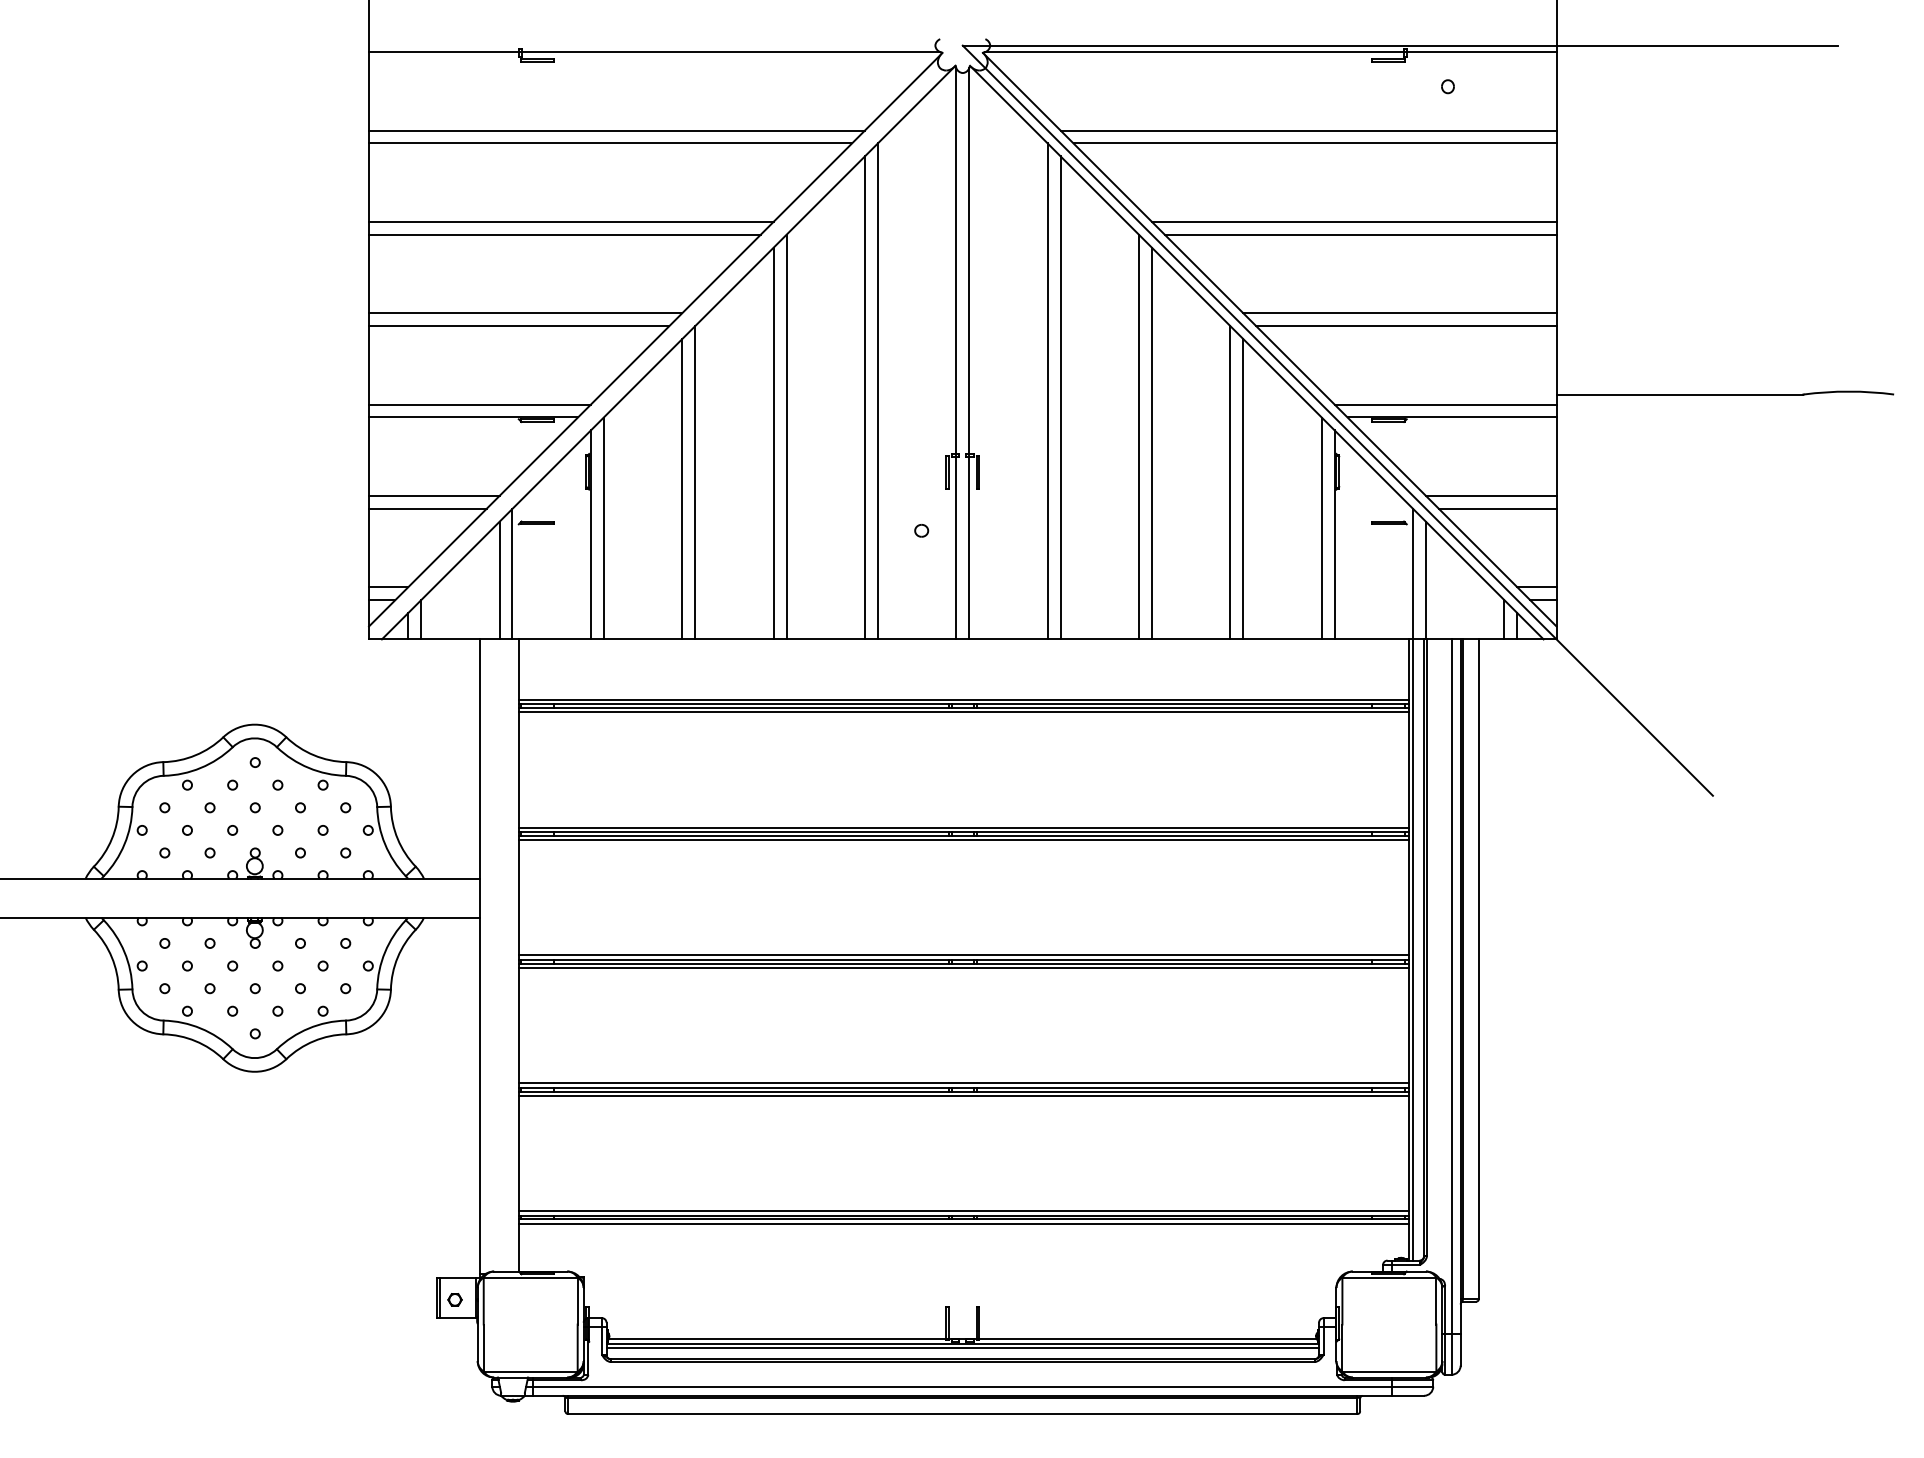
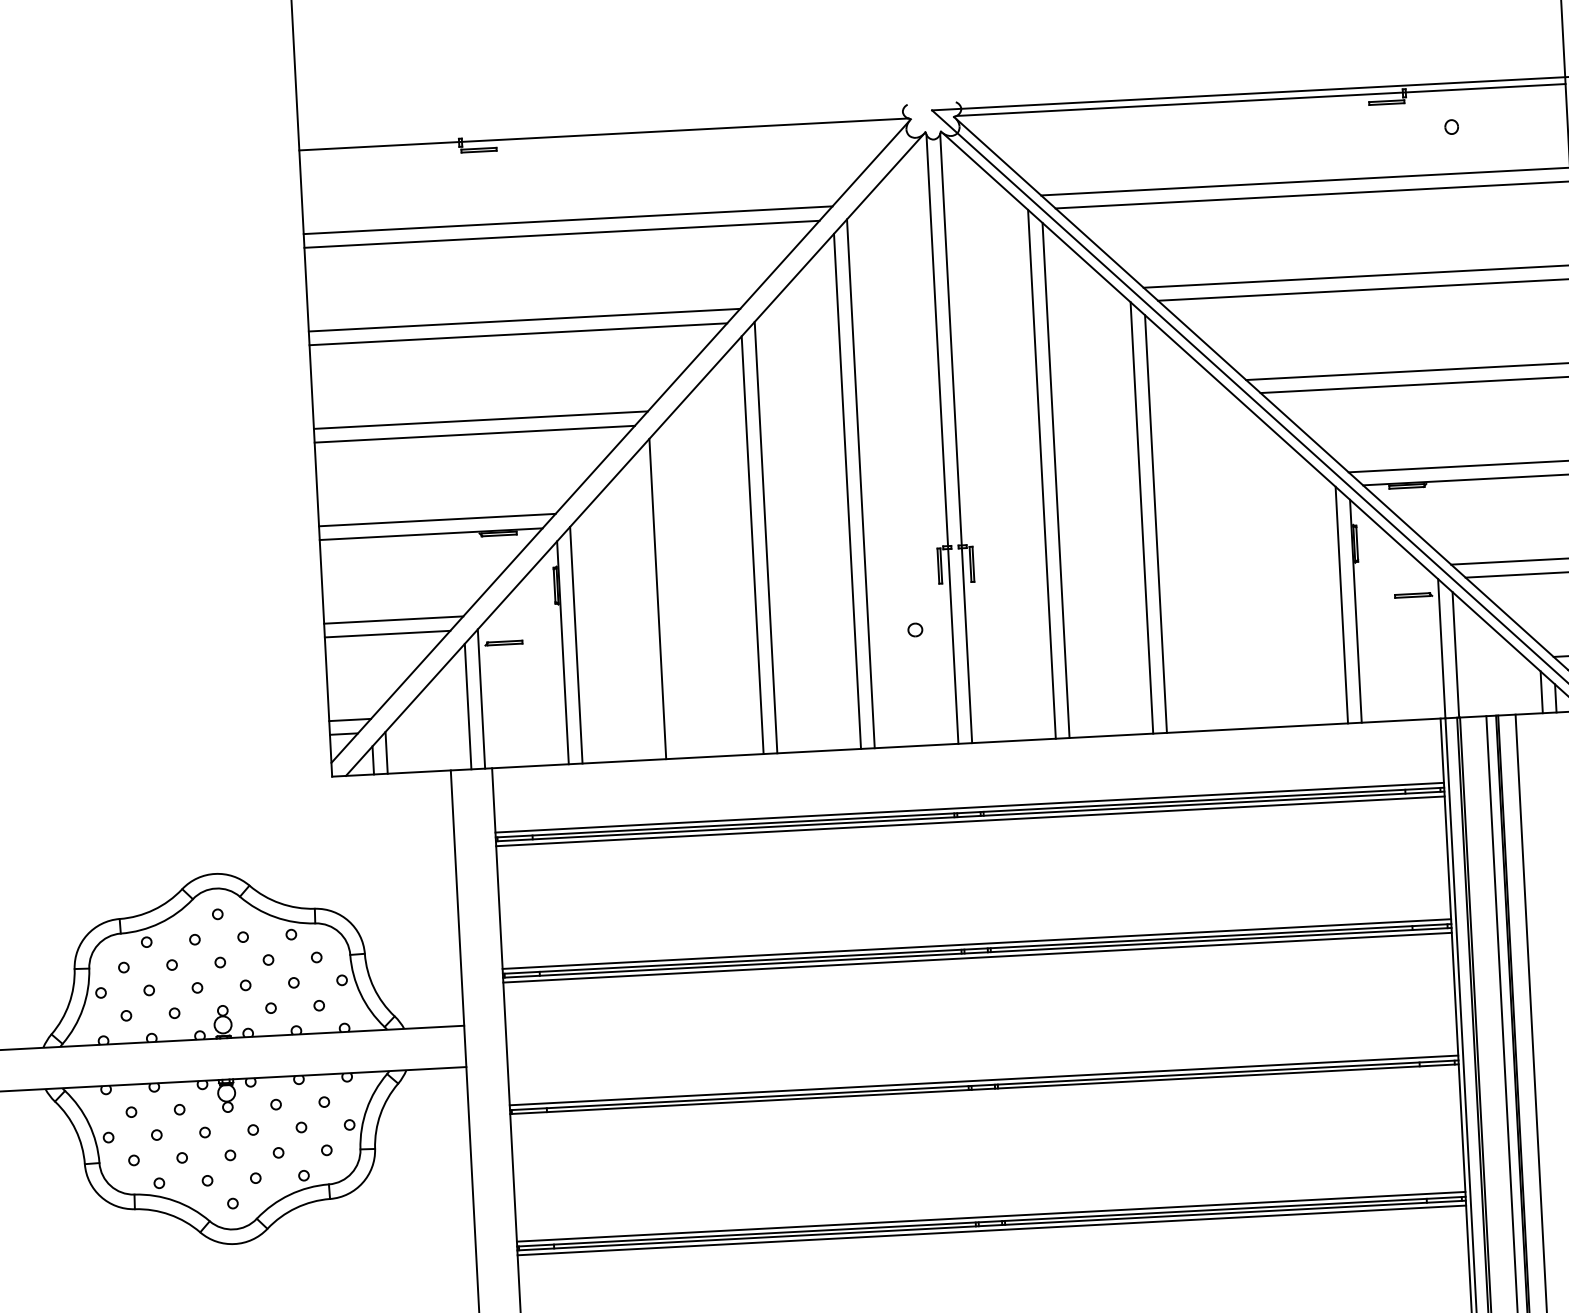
line: (695, 482) -> (671, 591), removed
line: (1230, 482) -> (1241, 561), removed
line: (1243, 489) -> (1256, 567), removed
line: (963, 968) -> (984, 1094), removed

